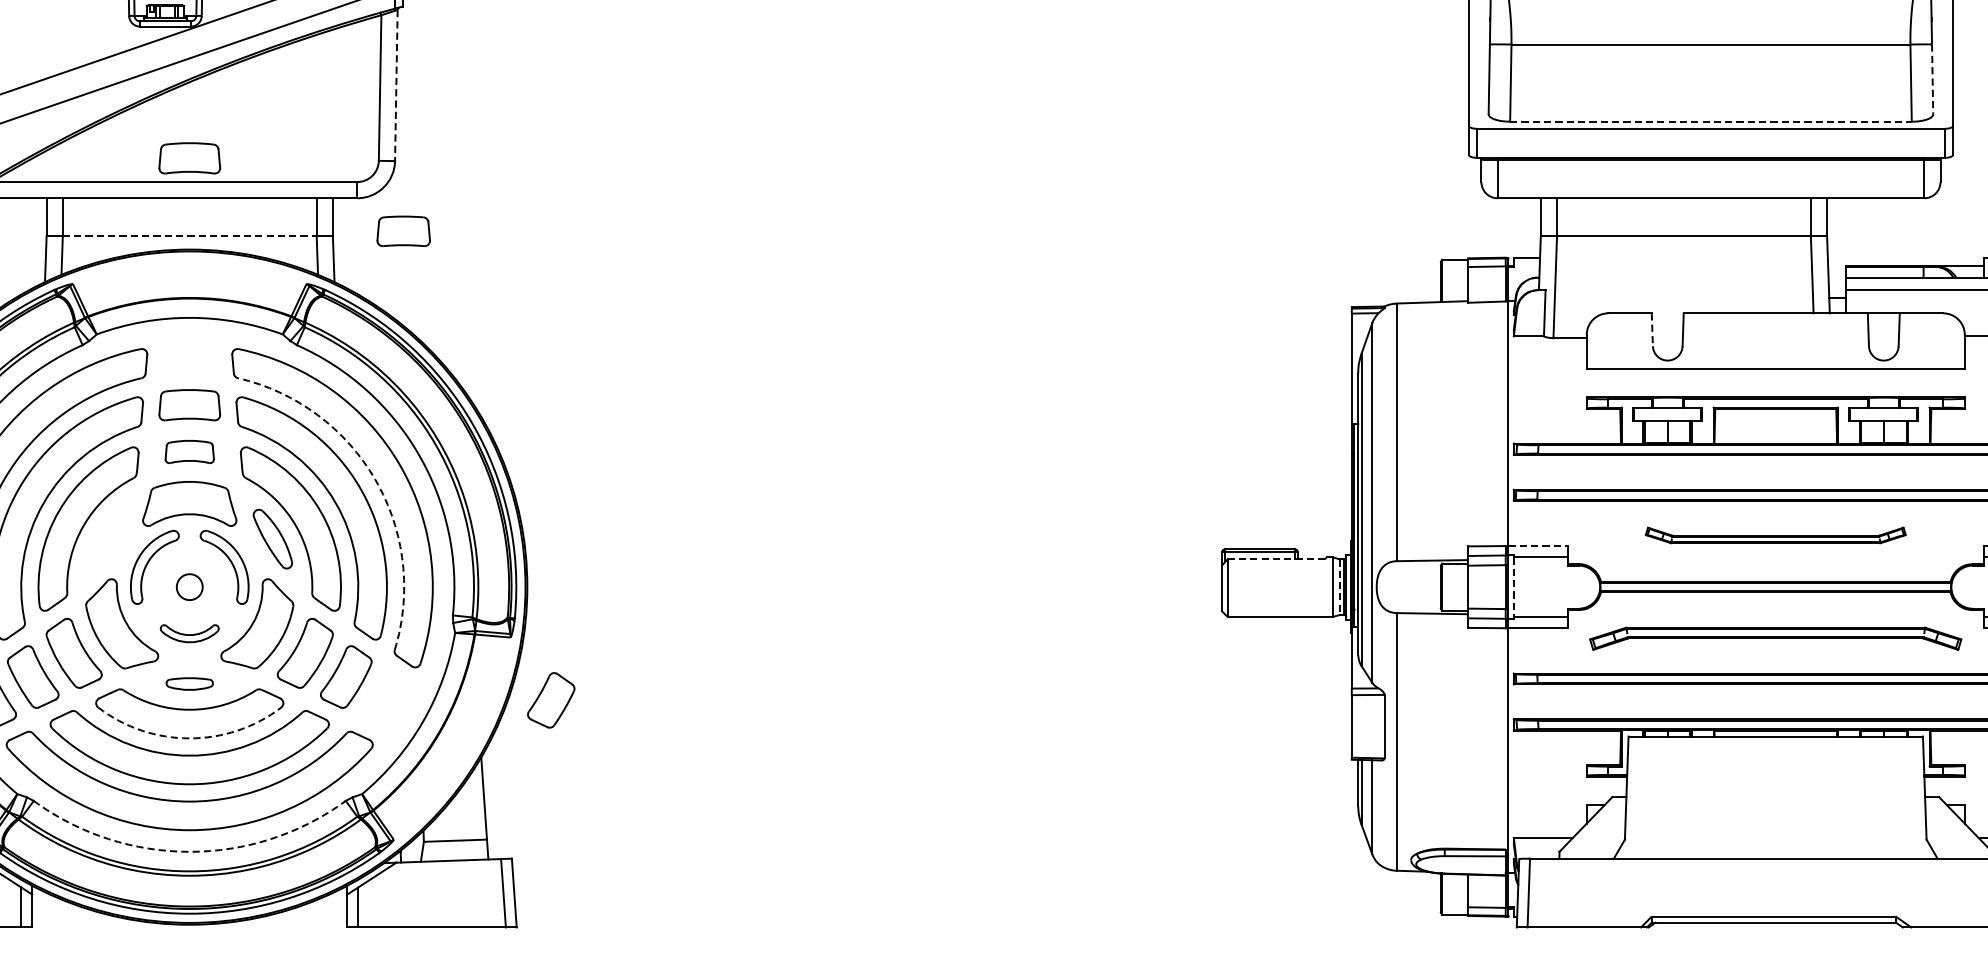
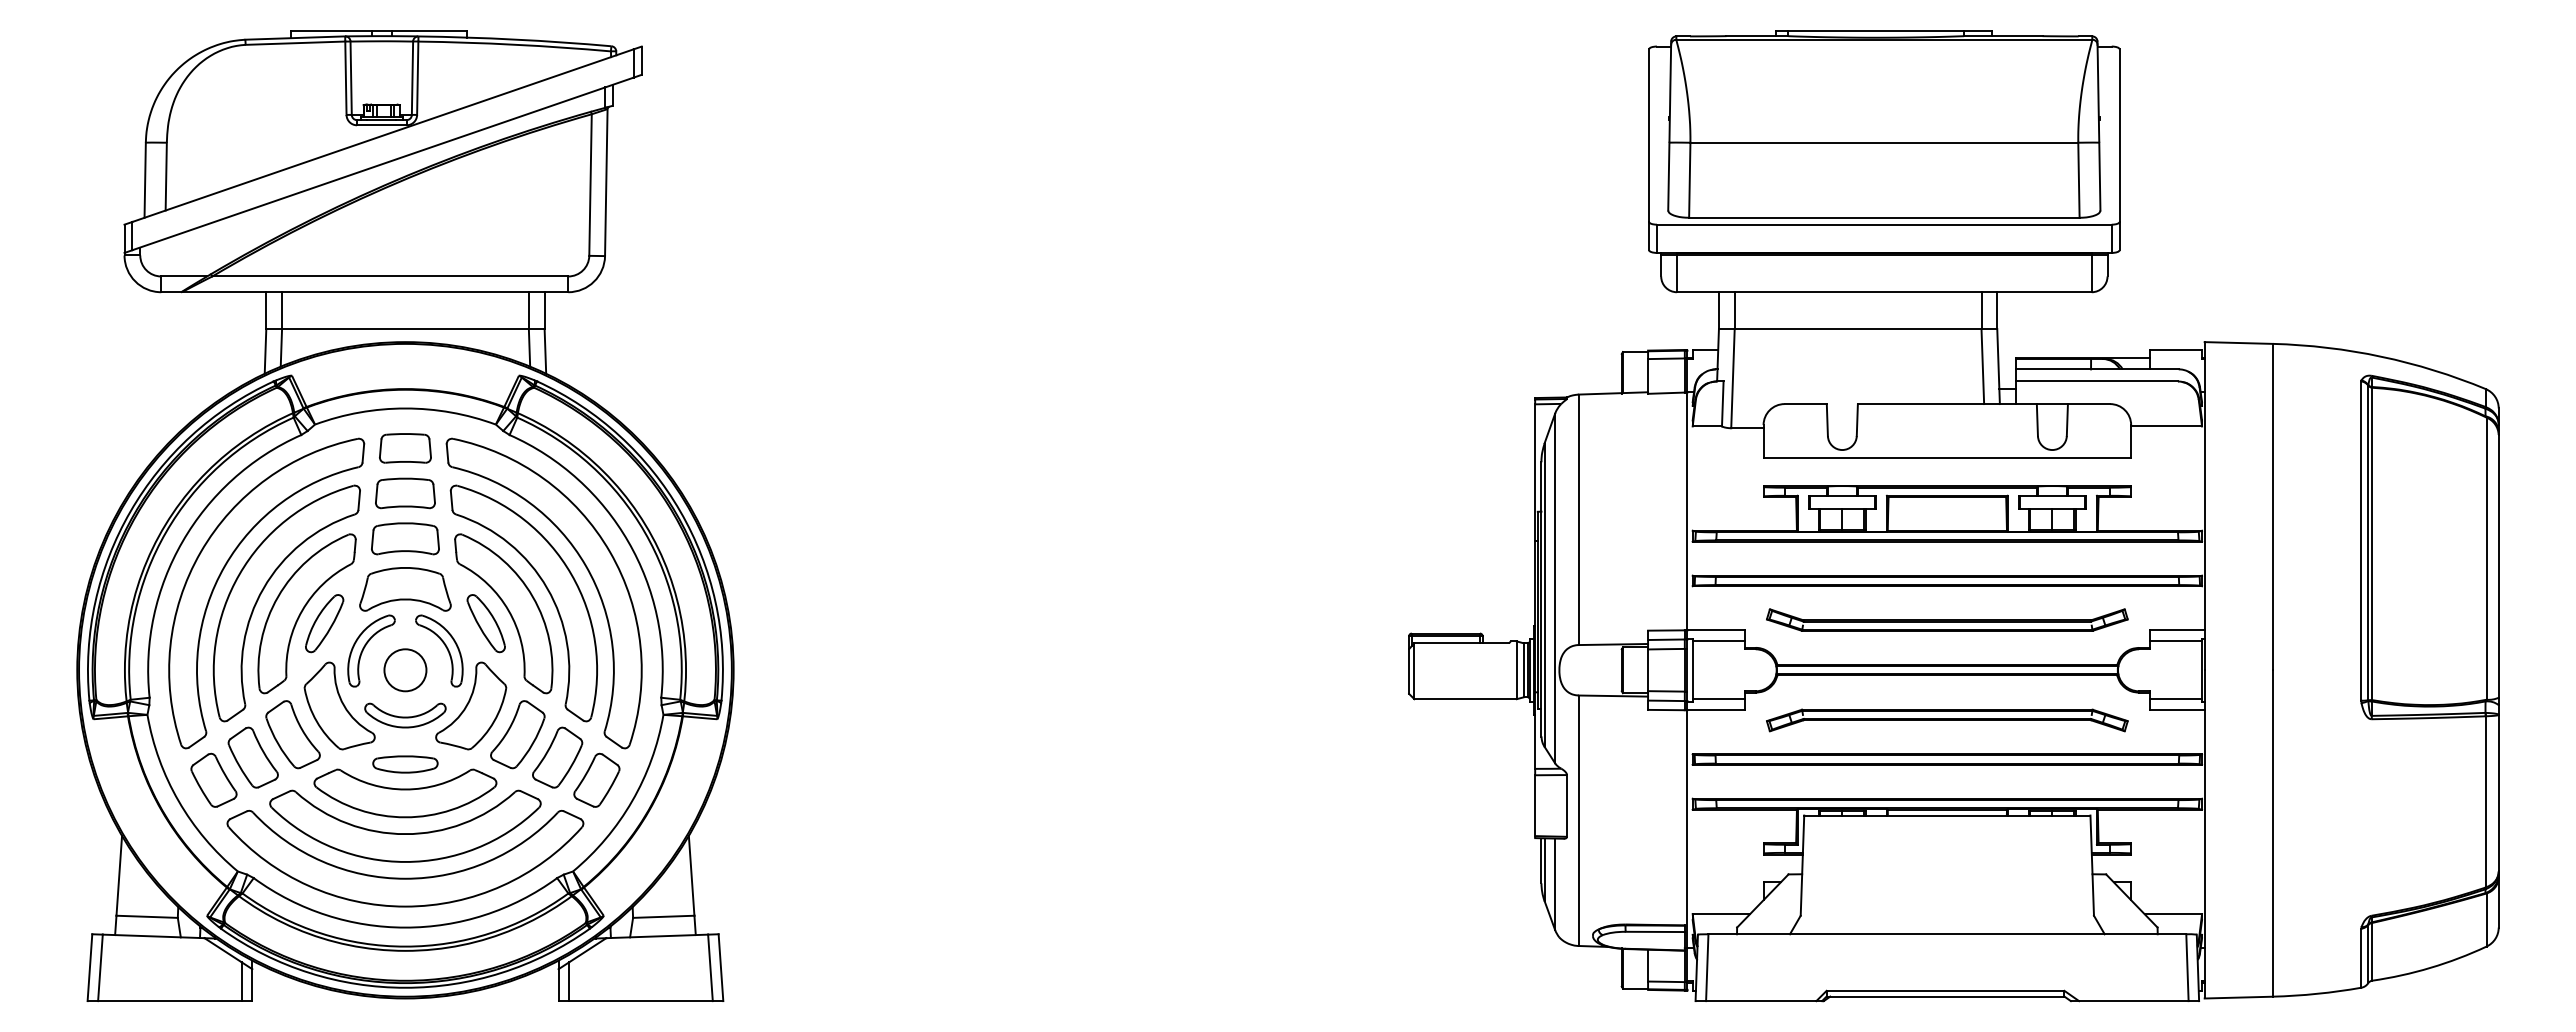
line: (1932, 79) -> (2099, 176), dashed -> solid
line: (396, 86) -> (606, 183), dashed -> solid
line: (1711, 121) -> (1884, 217), dashed -> solid
part: (189, 158) -> (405, 253), removed
part: (403, 231) -> (405, 448), moved
line: (189, 235) -> (405, 328), dashed -> solid
line: (1652, 330) -> (1827, 420), dashed -> solid
part: (189, 451) -> (405, 538), size x1.43
arc: (375, 480) -> (586, 566), dashed -> solid
part: (1775, 534) -> (1947, 619), size x1.43
part: (106, 539) -> (324, 623), added
line: (1538, 546) -> (1716, 630), dashed -> solid
line: (1277, 559) -> (1462, 643), dashed -> solid
circle: (189, 587) -> (405, 670), size x1.67
line: (1339, 587) -> (1523, 670), dashed -> solid
line: (1513, 587) -> (1692, 670), dashed -> solid
part: (189, 633) -> (405, 715), size x1.43
part: (189, 684) -> (405, 764), size x1.43
part: (550, 699) -> (596, 779), moved
arc: (189, 738) -> (405, 817), dashed -> solid
arc: (189, 851) -> (405, 927), dashed -> solid

